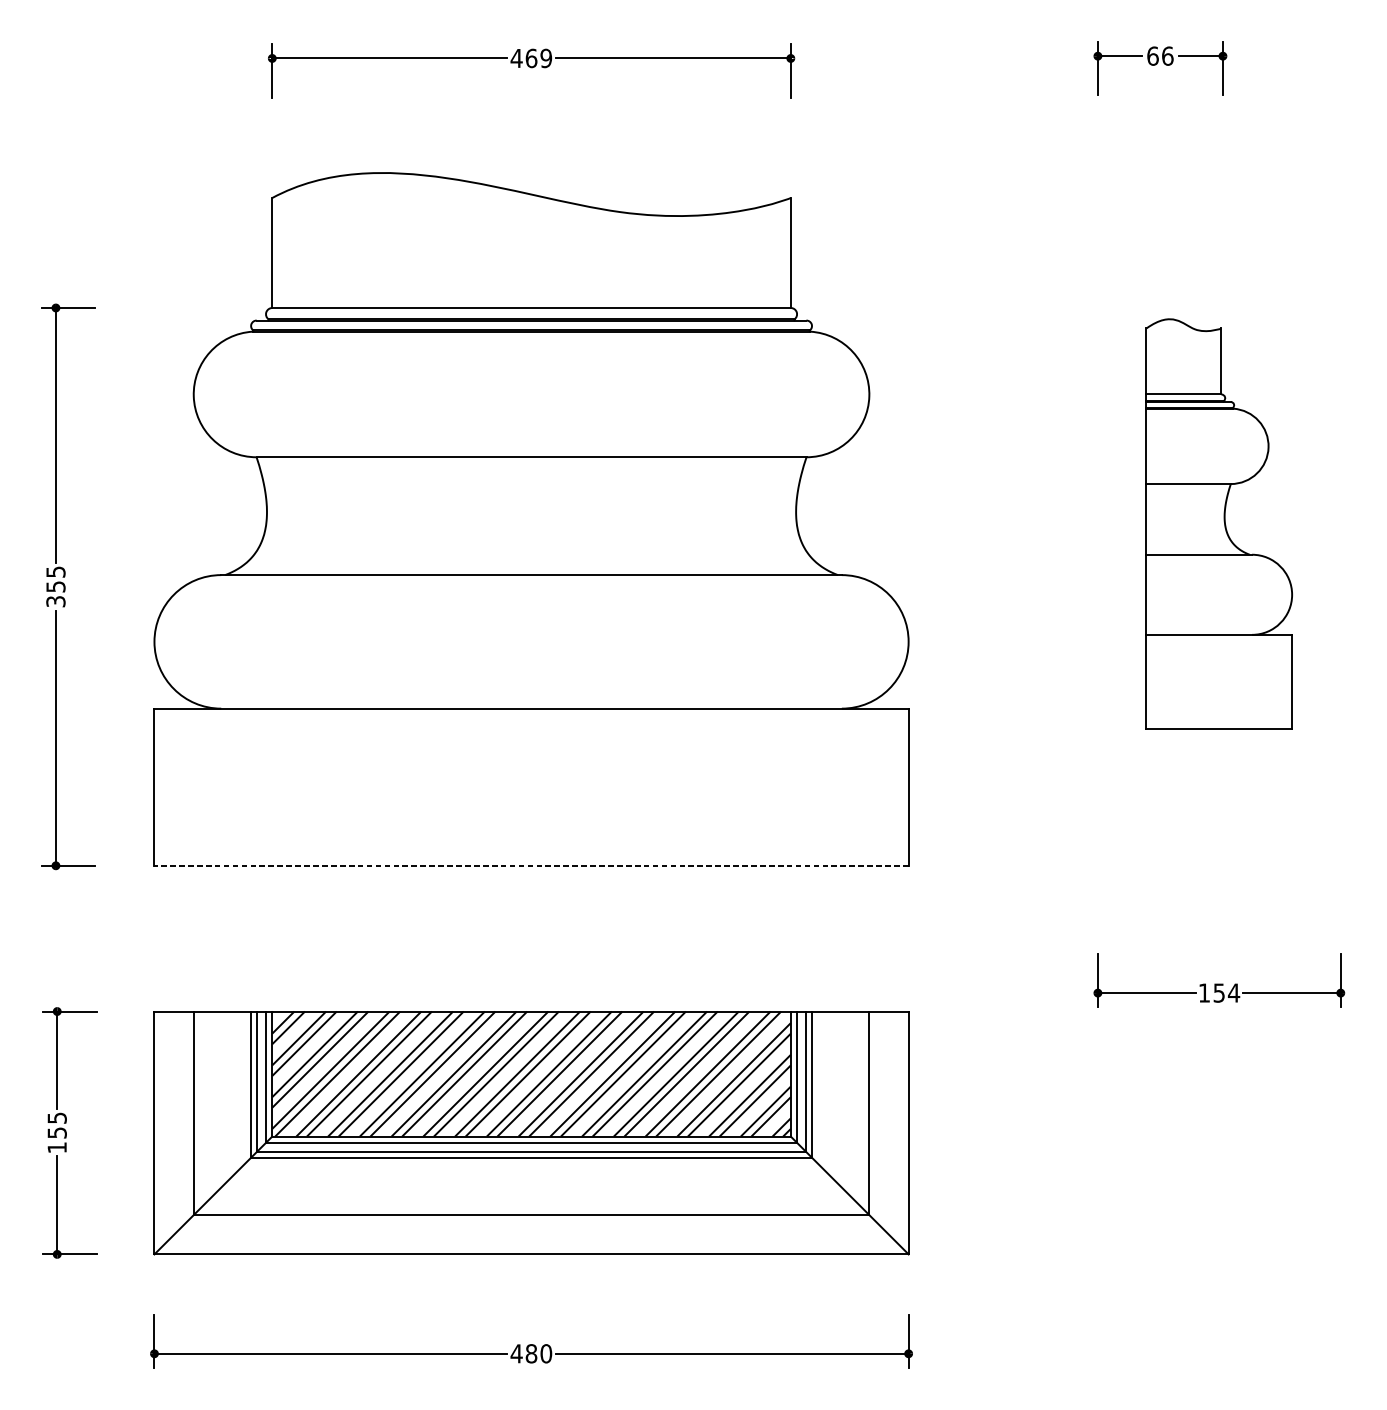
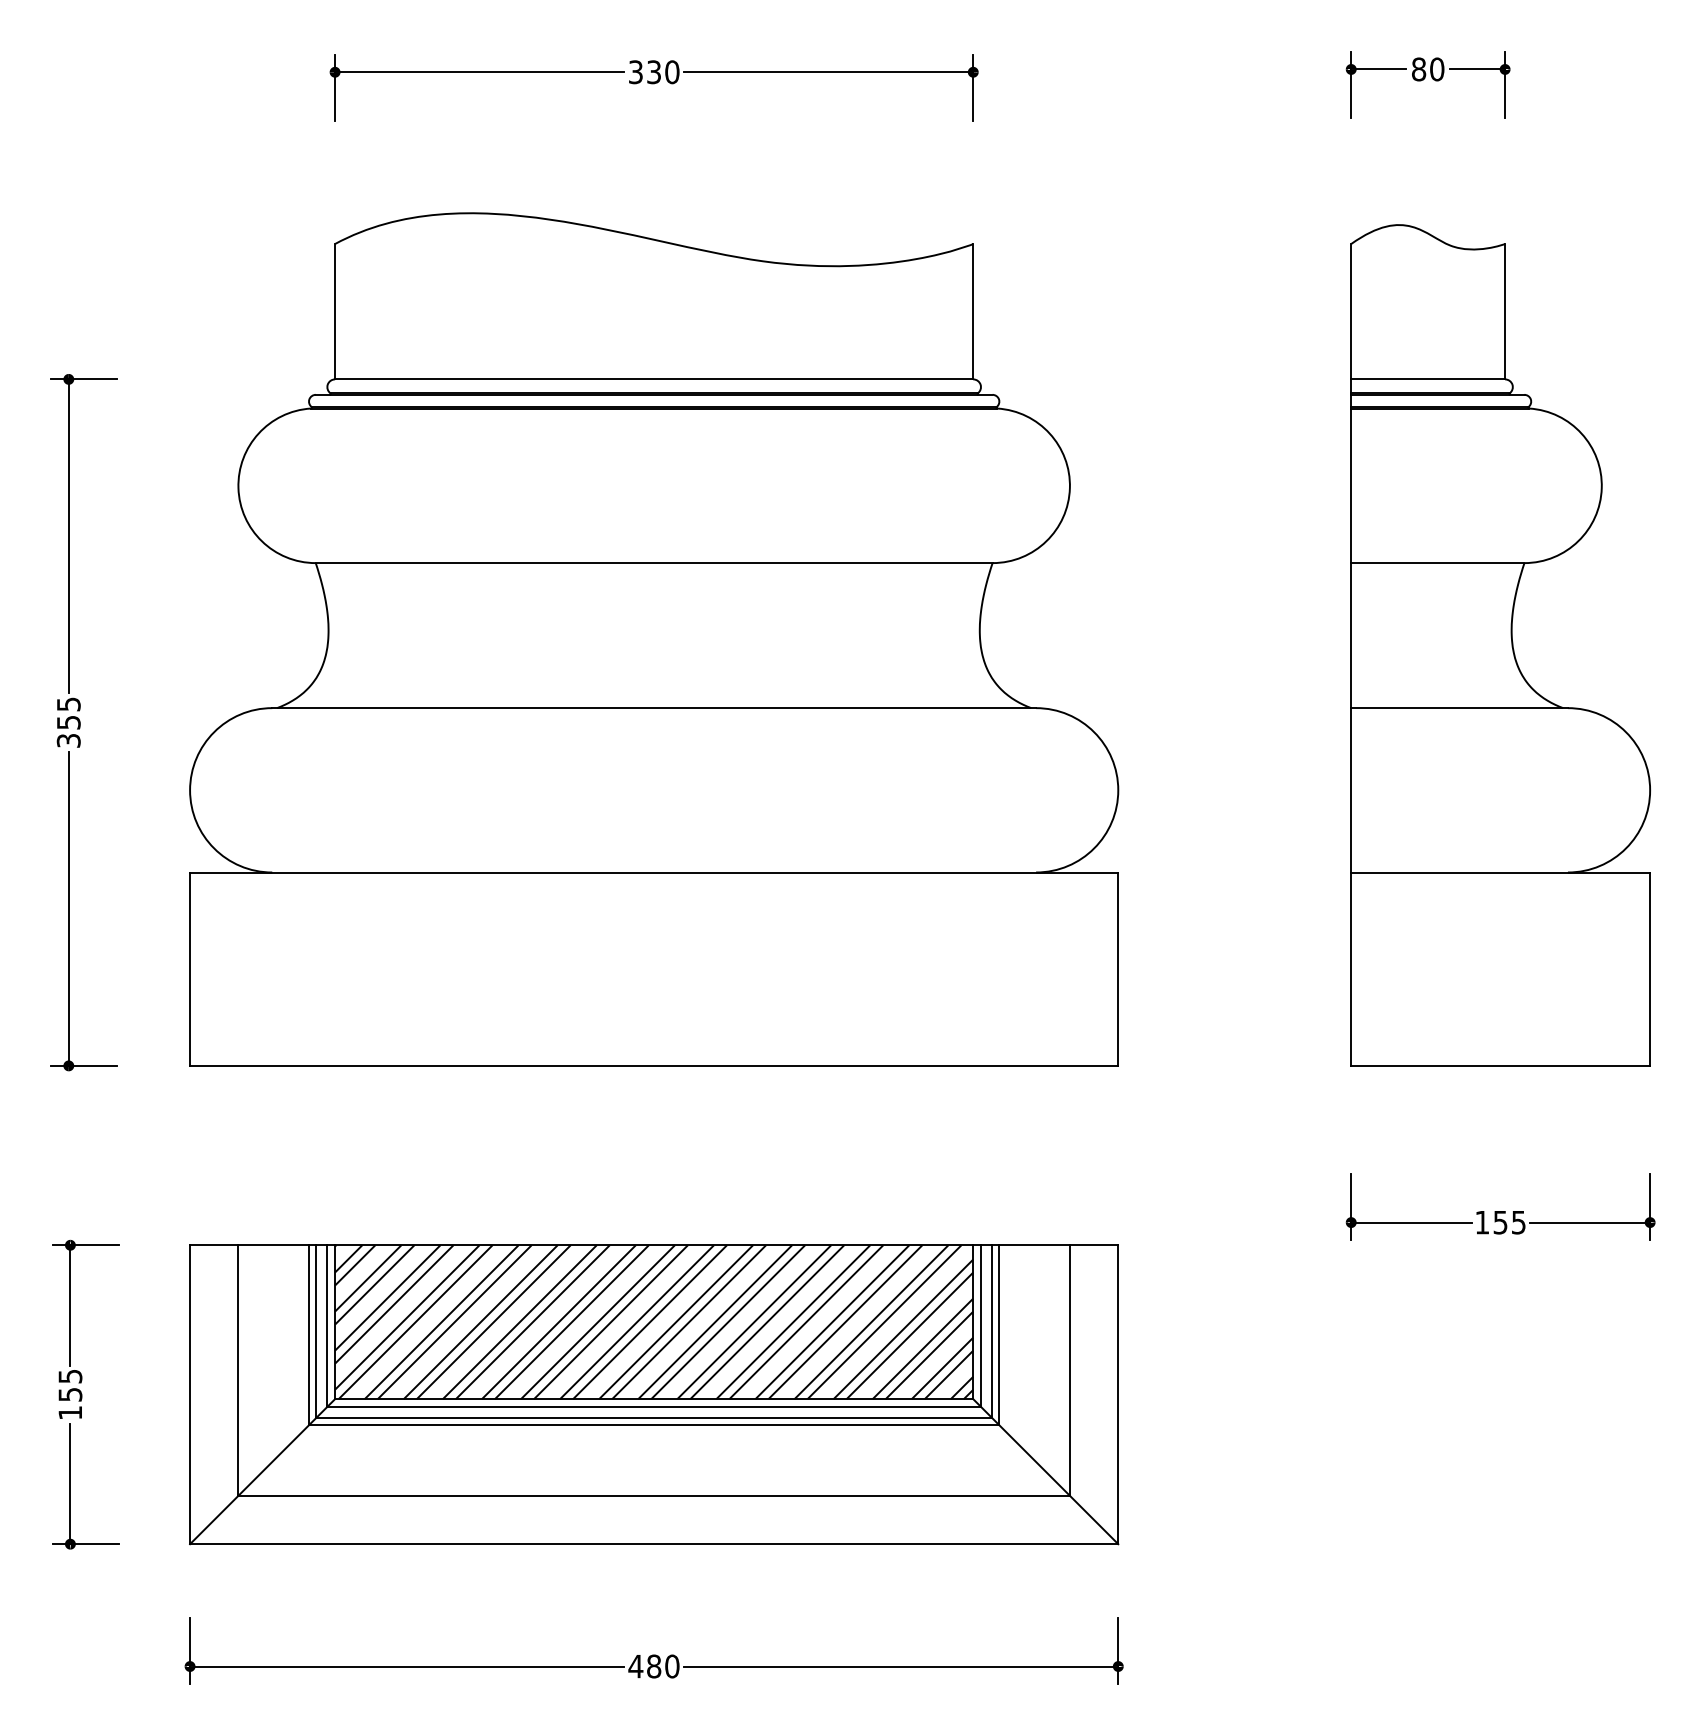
text: (1160, 56) -> (1428, 69), 66 -> 80
text: (531, 58) -> (653, 72), 469 -> 330
part: (1219, 524) -> (1500, 645), size x1.67
line: (531, 865) -> (653, 1065), dashed -> solid
text: (1233, 993) -> (1518, 1222), 154 -> 155

